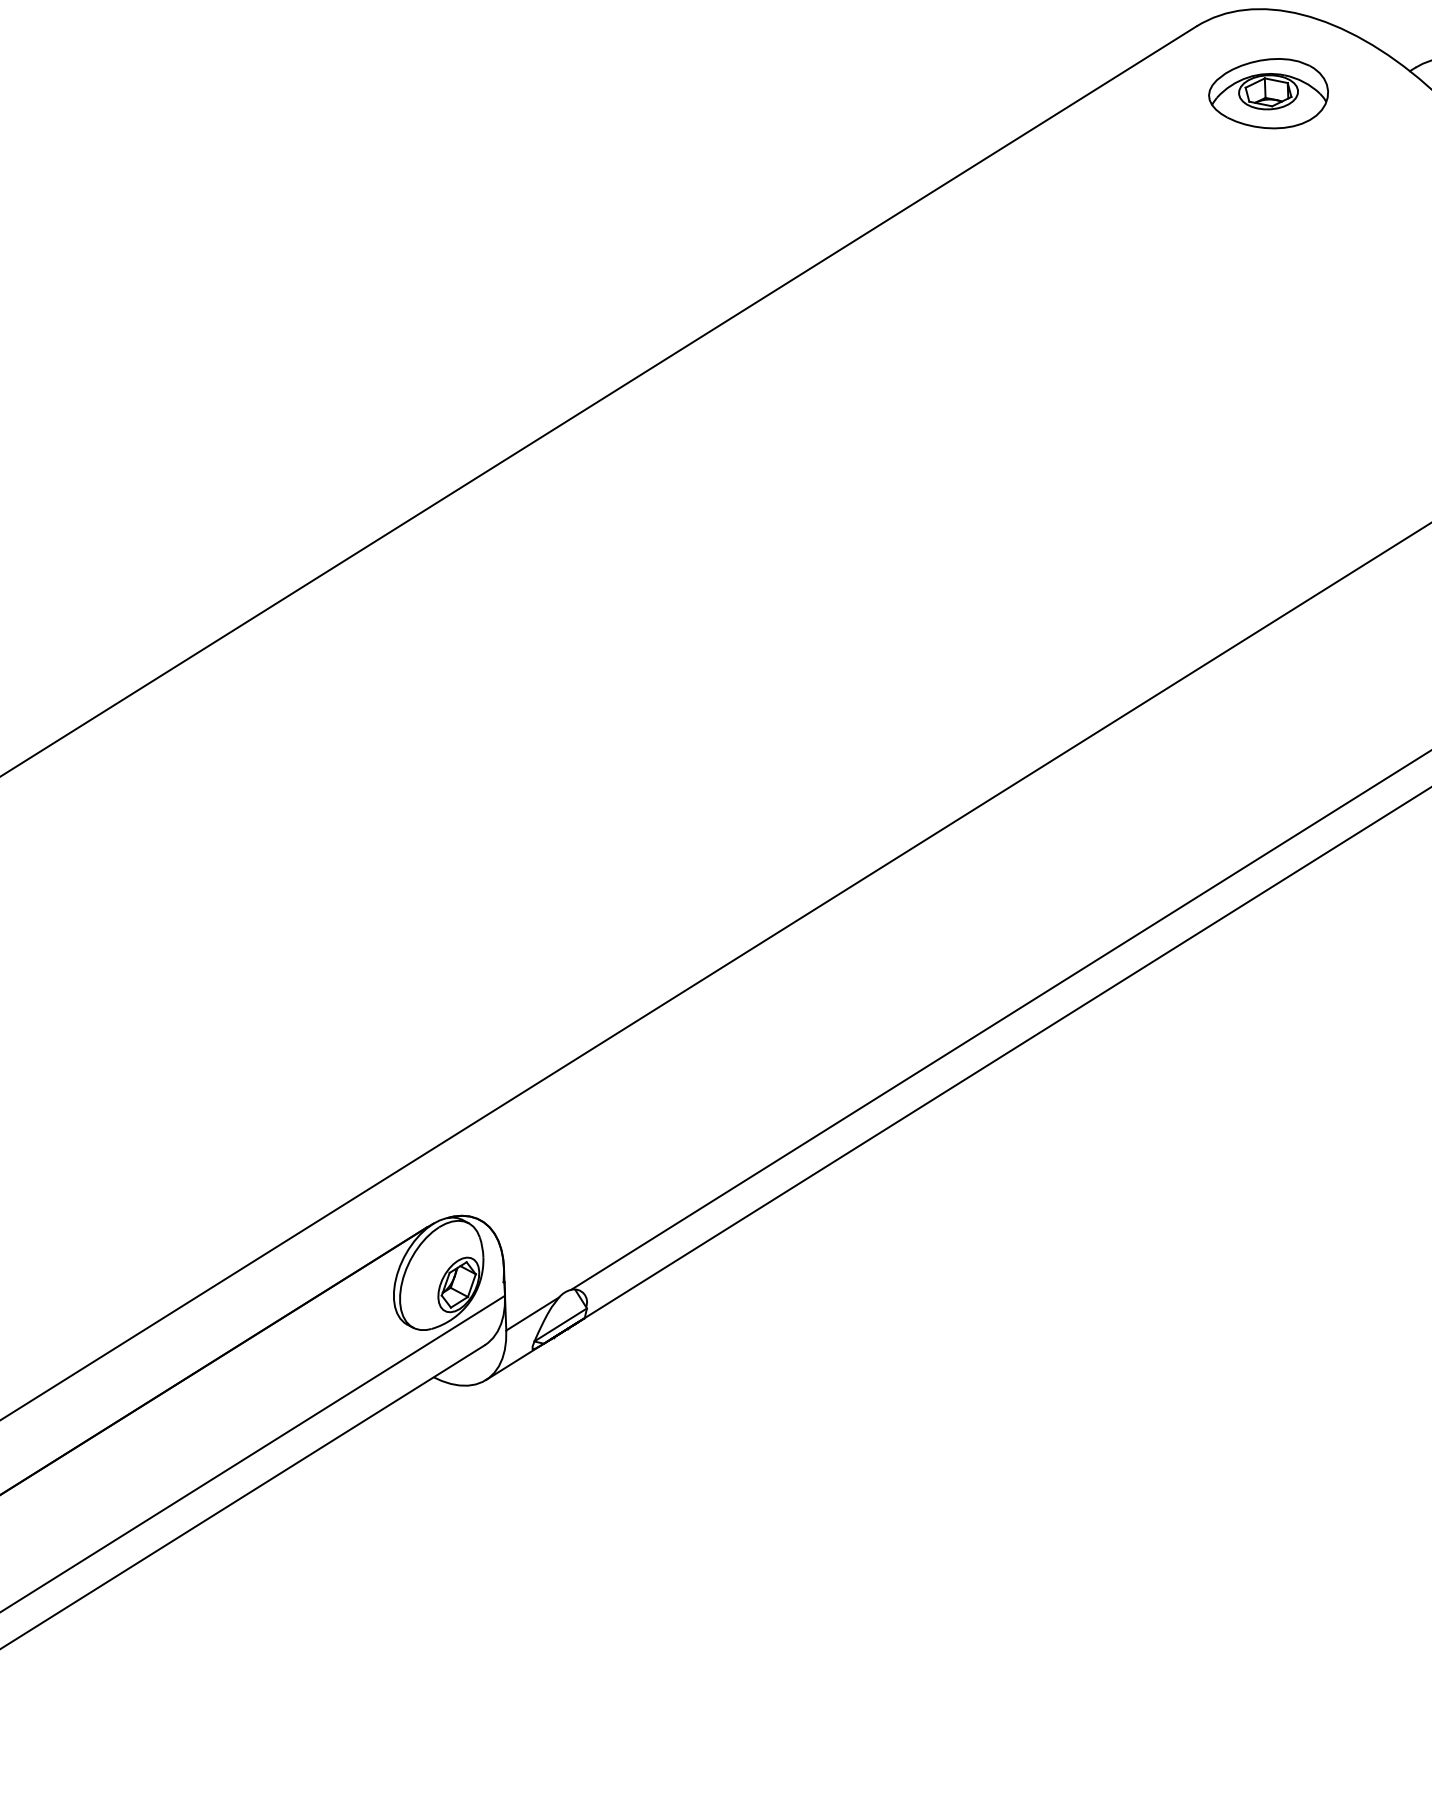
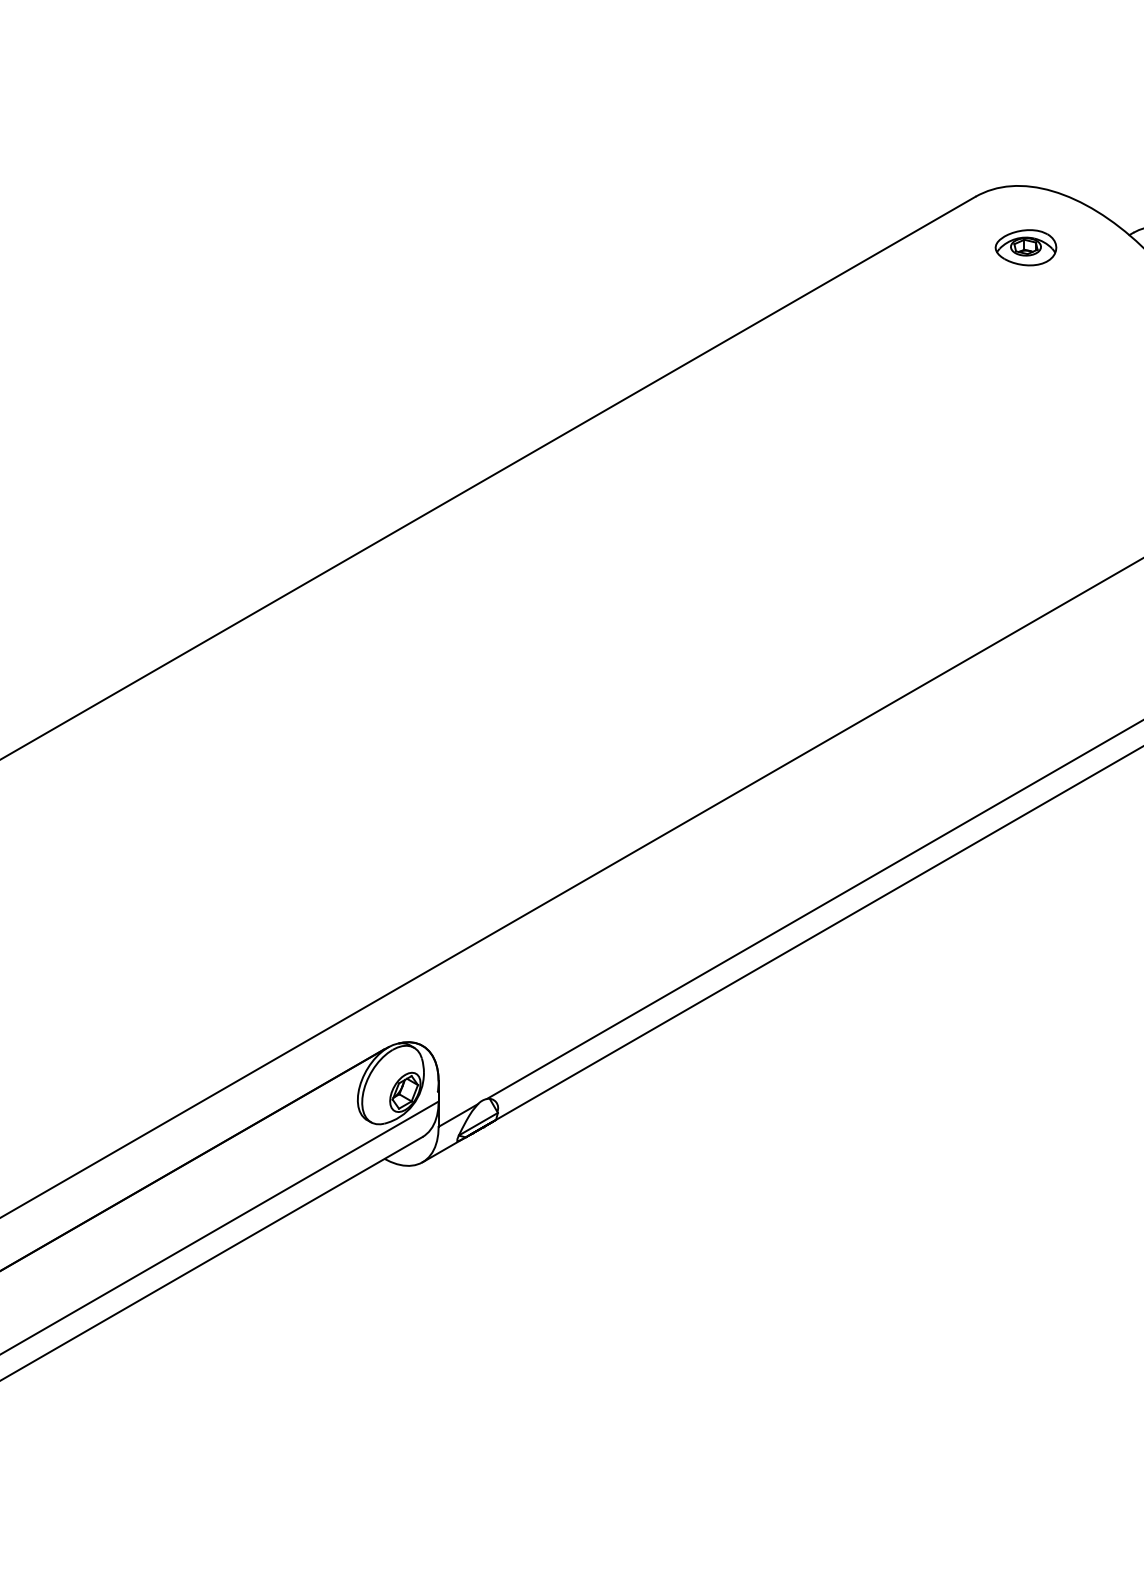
part: (1267, 93) -> (1025, 247), size x0.7

